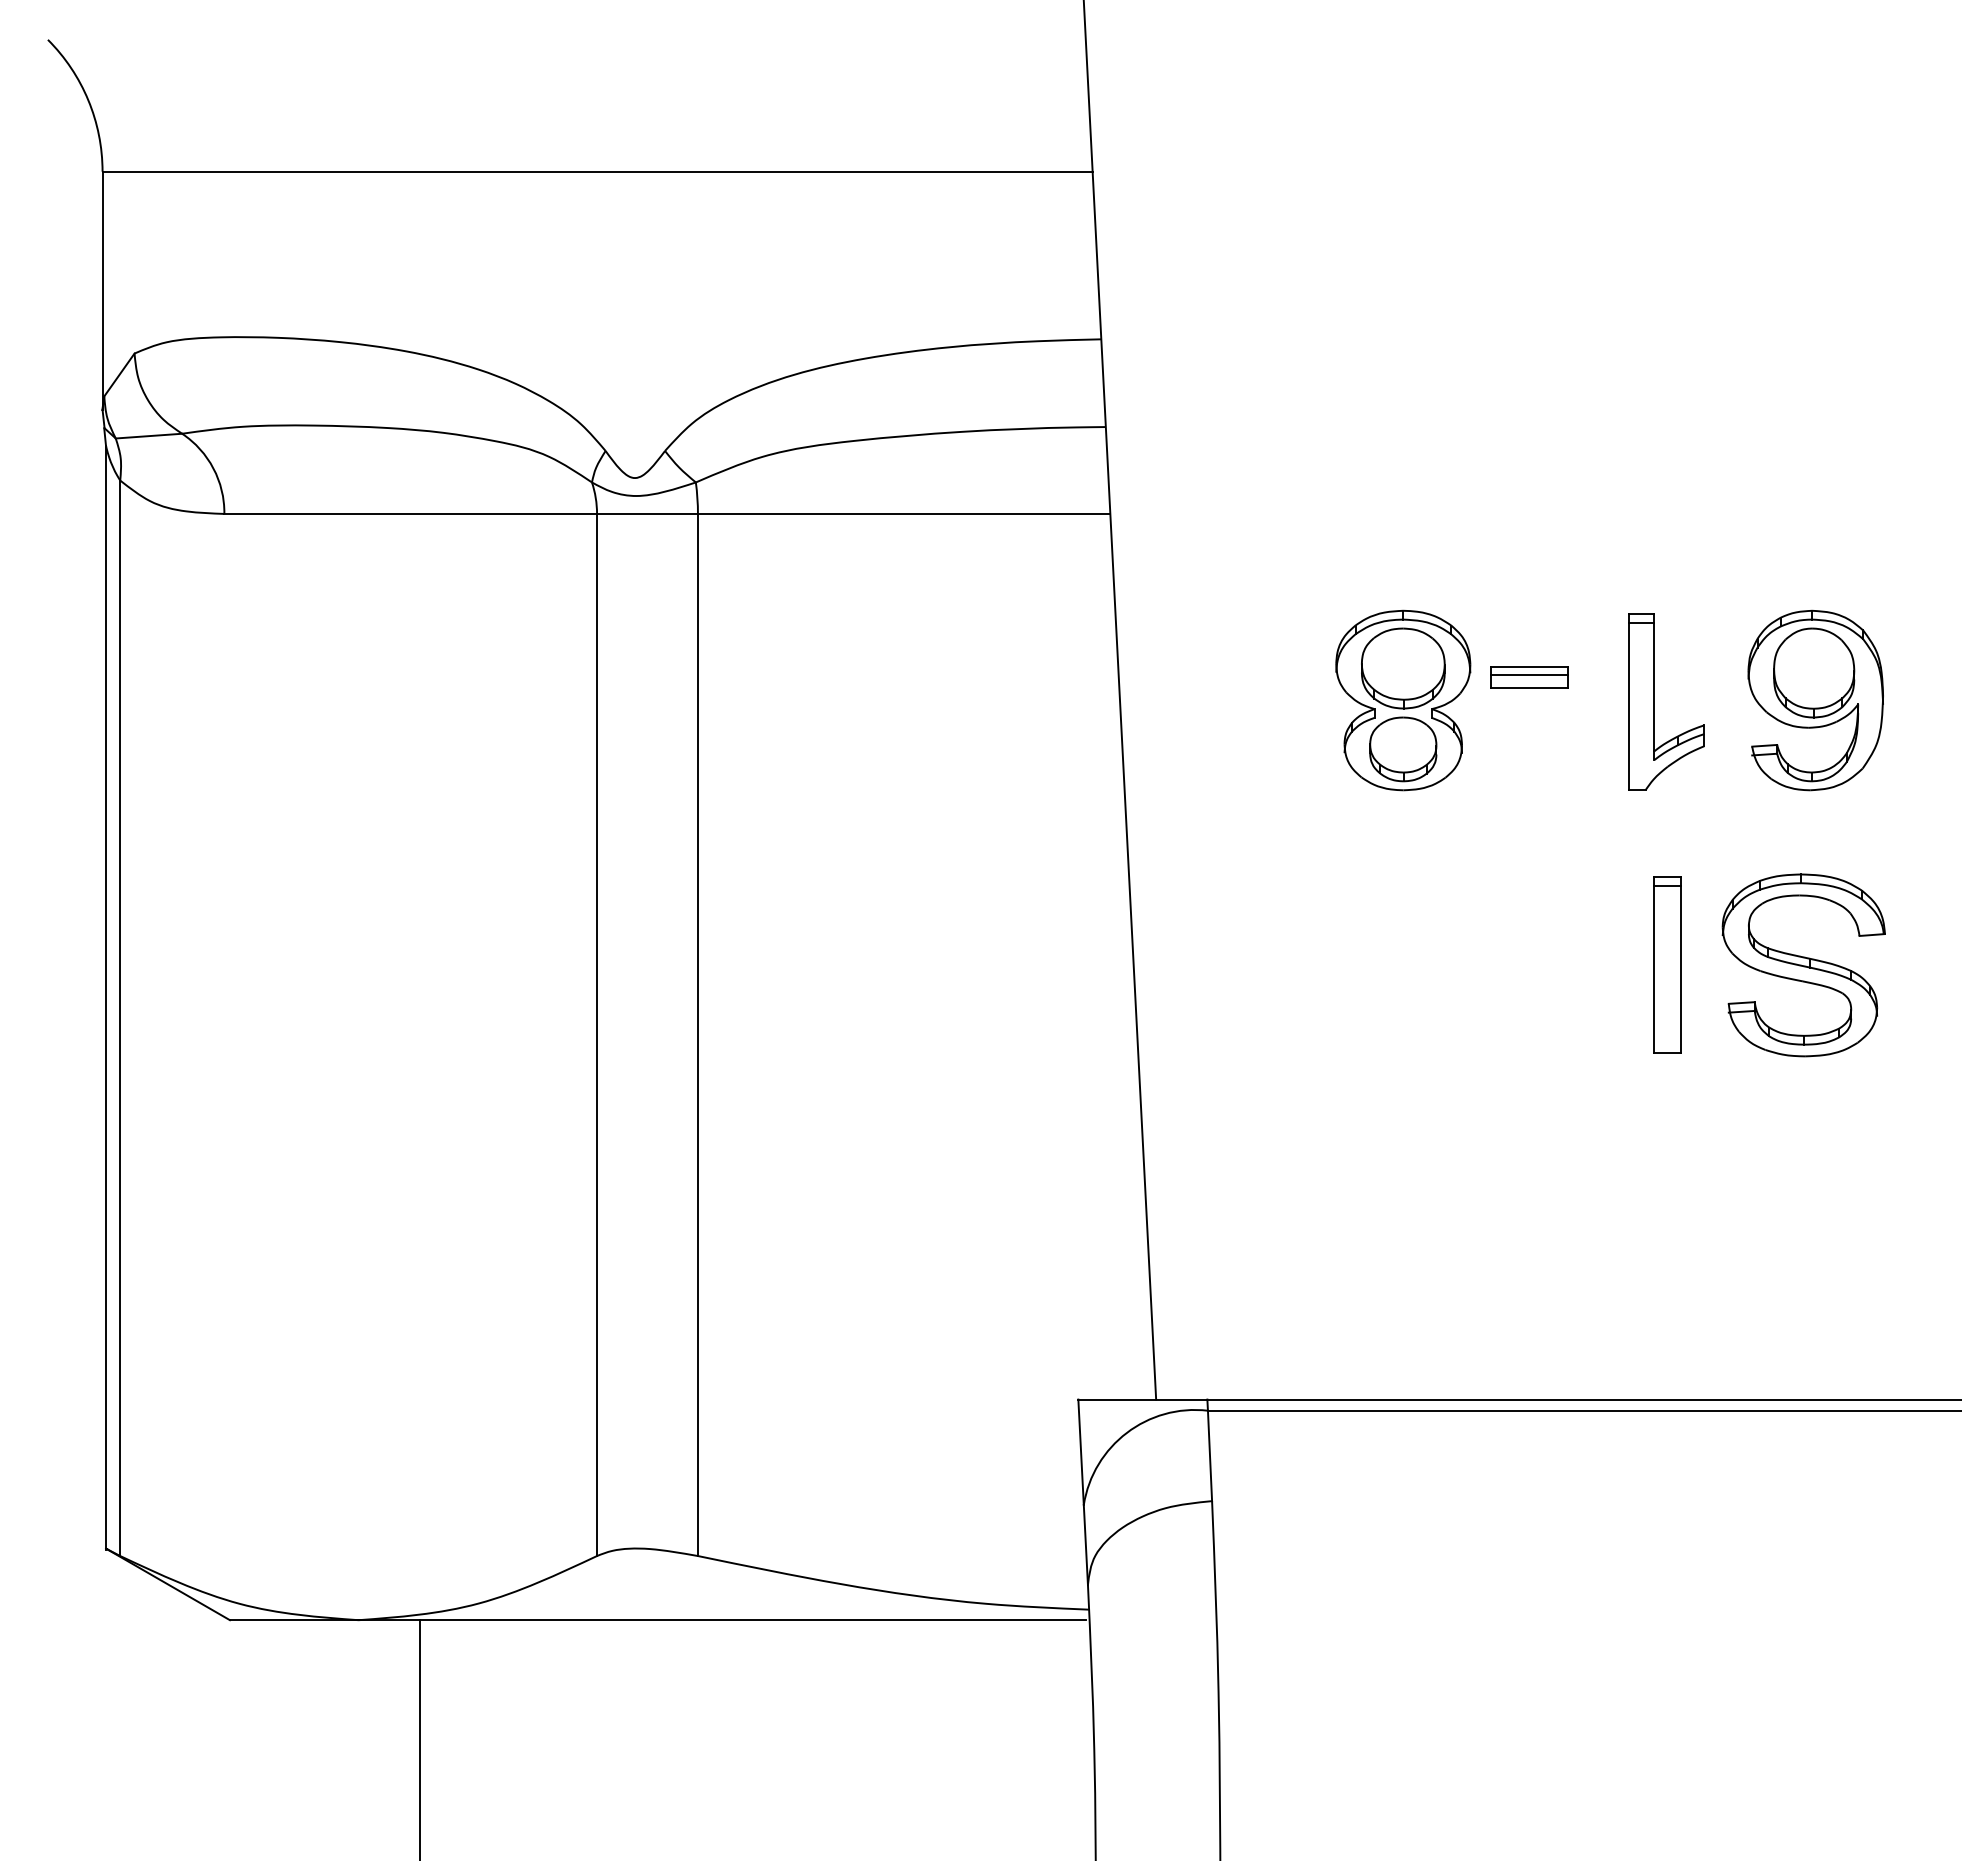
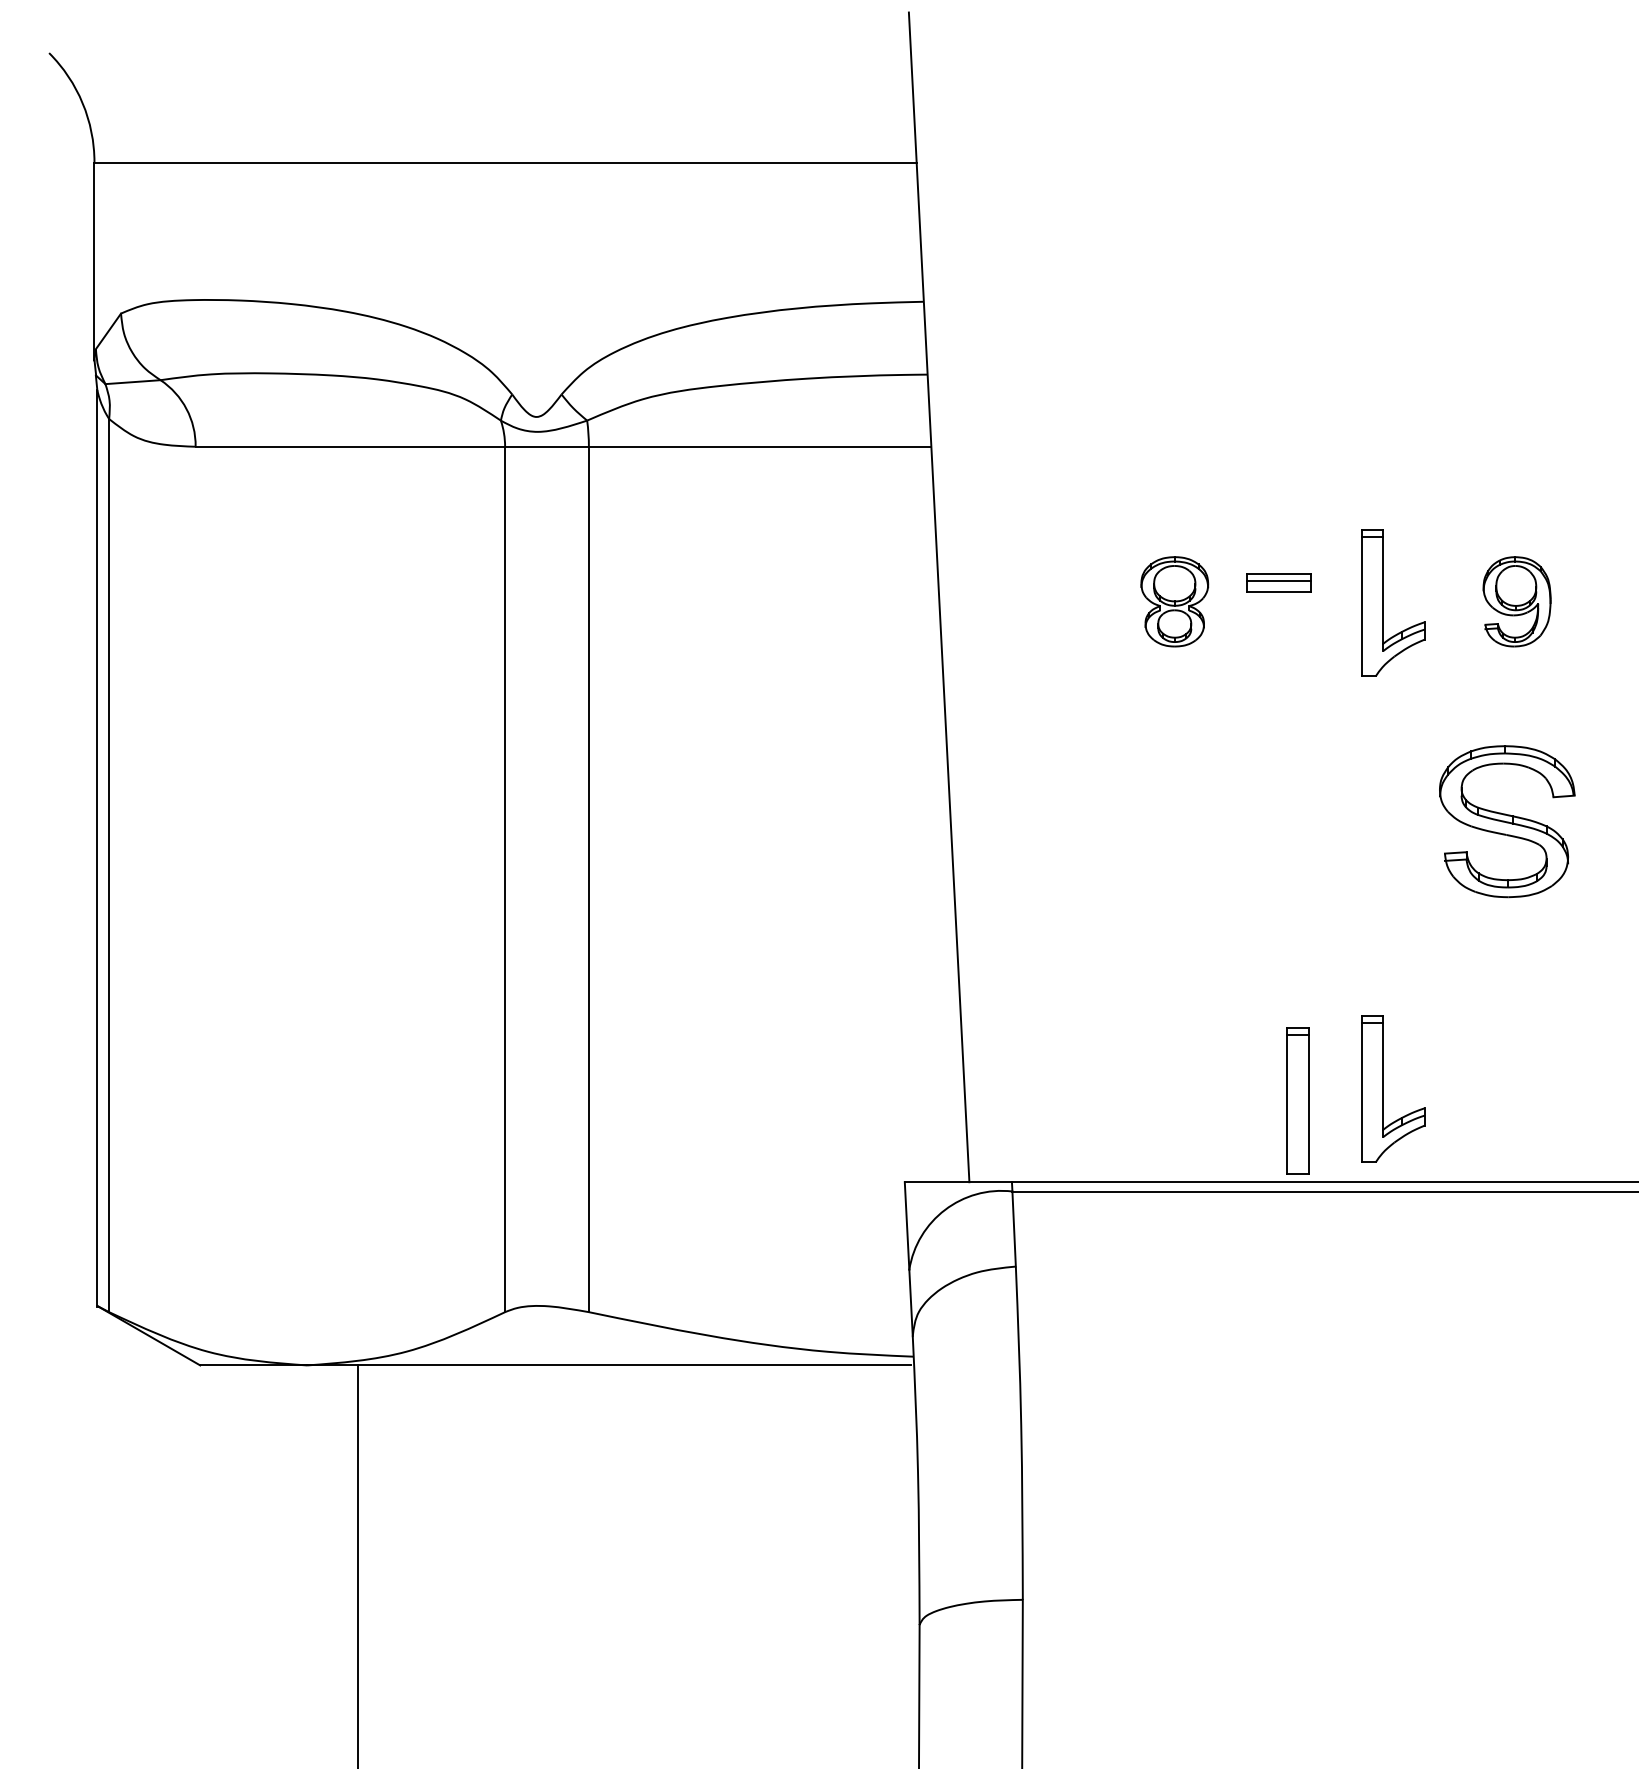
part: (1403, 700) -> (1174, 601), size x0.6
part: (1814, 700) -> (1516, 601), size x0.6
part: (1666, 965) -> (1297, 1100), moved
part: (1654, 1286) -> (1383, 1088), added

